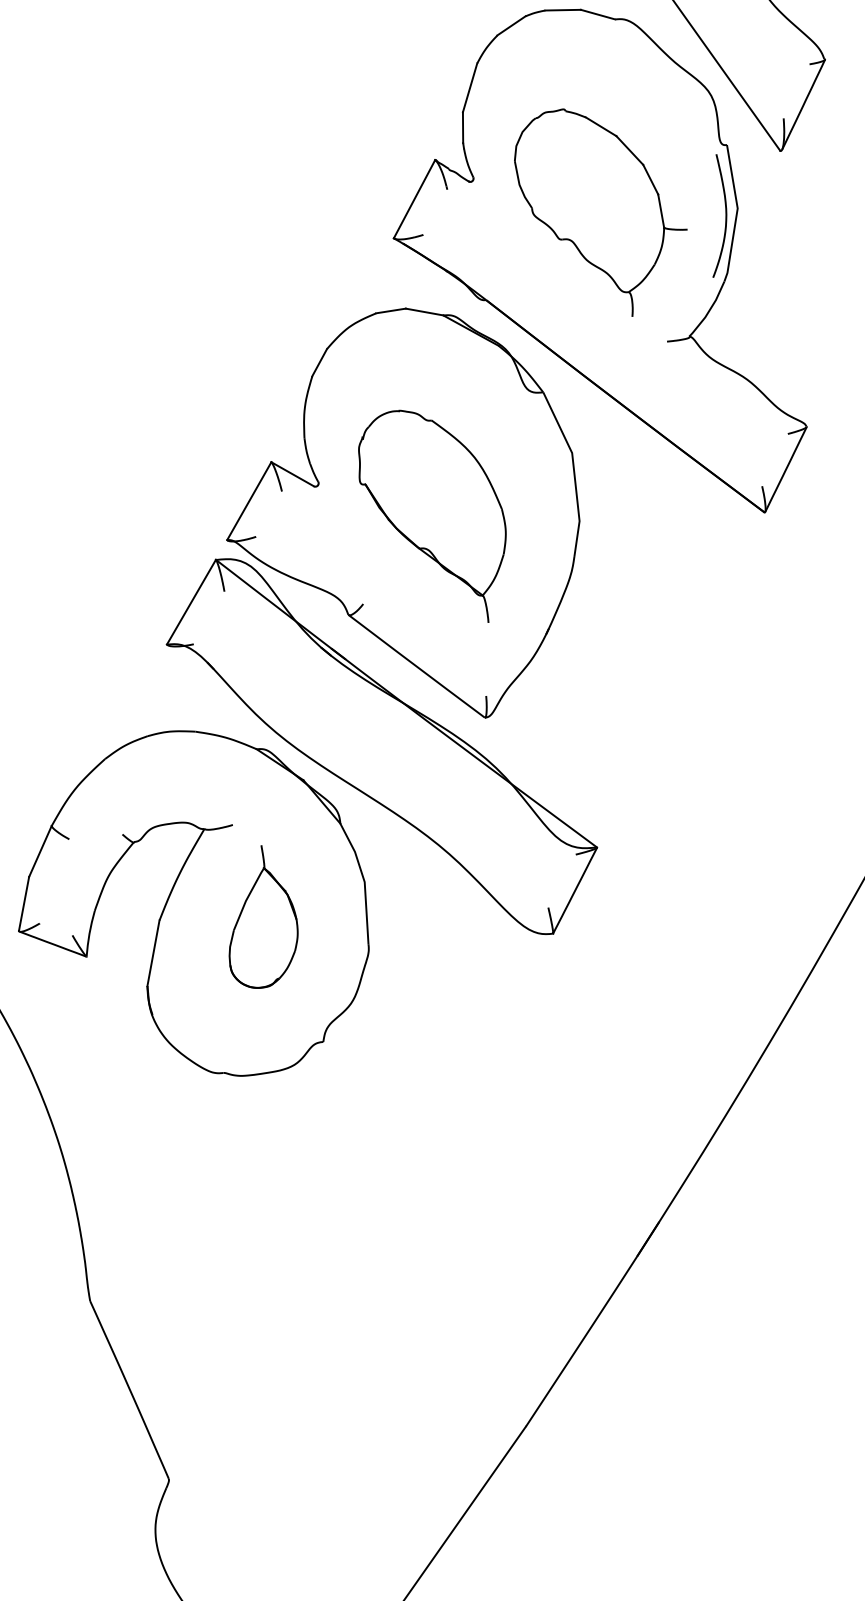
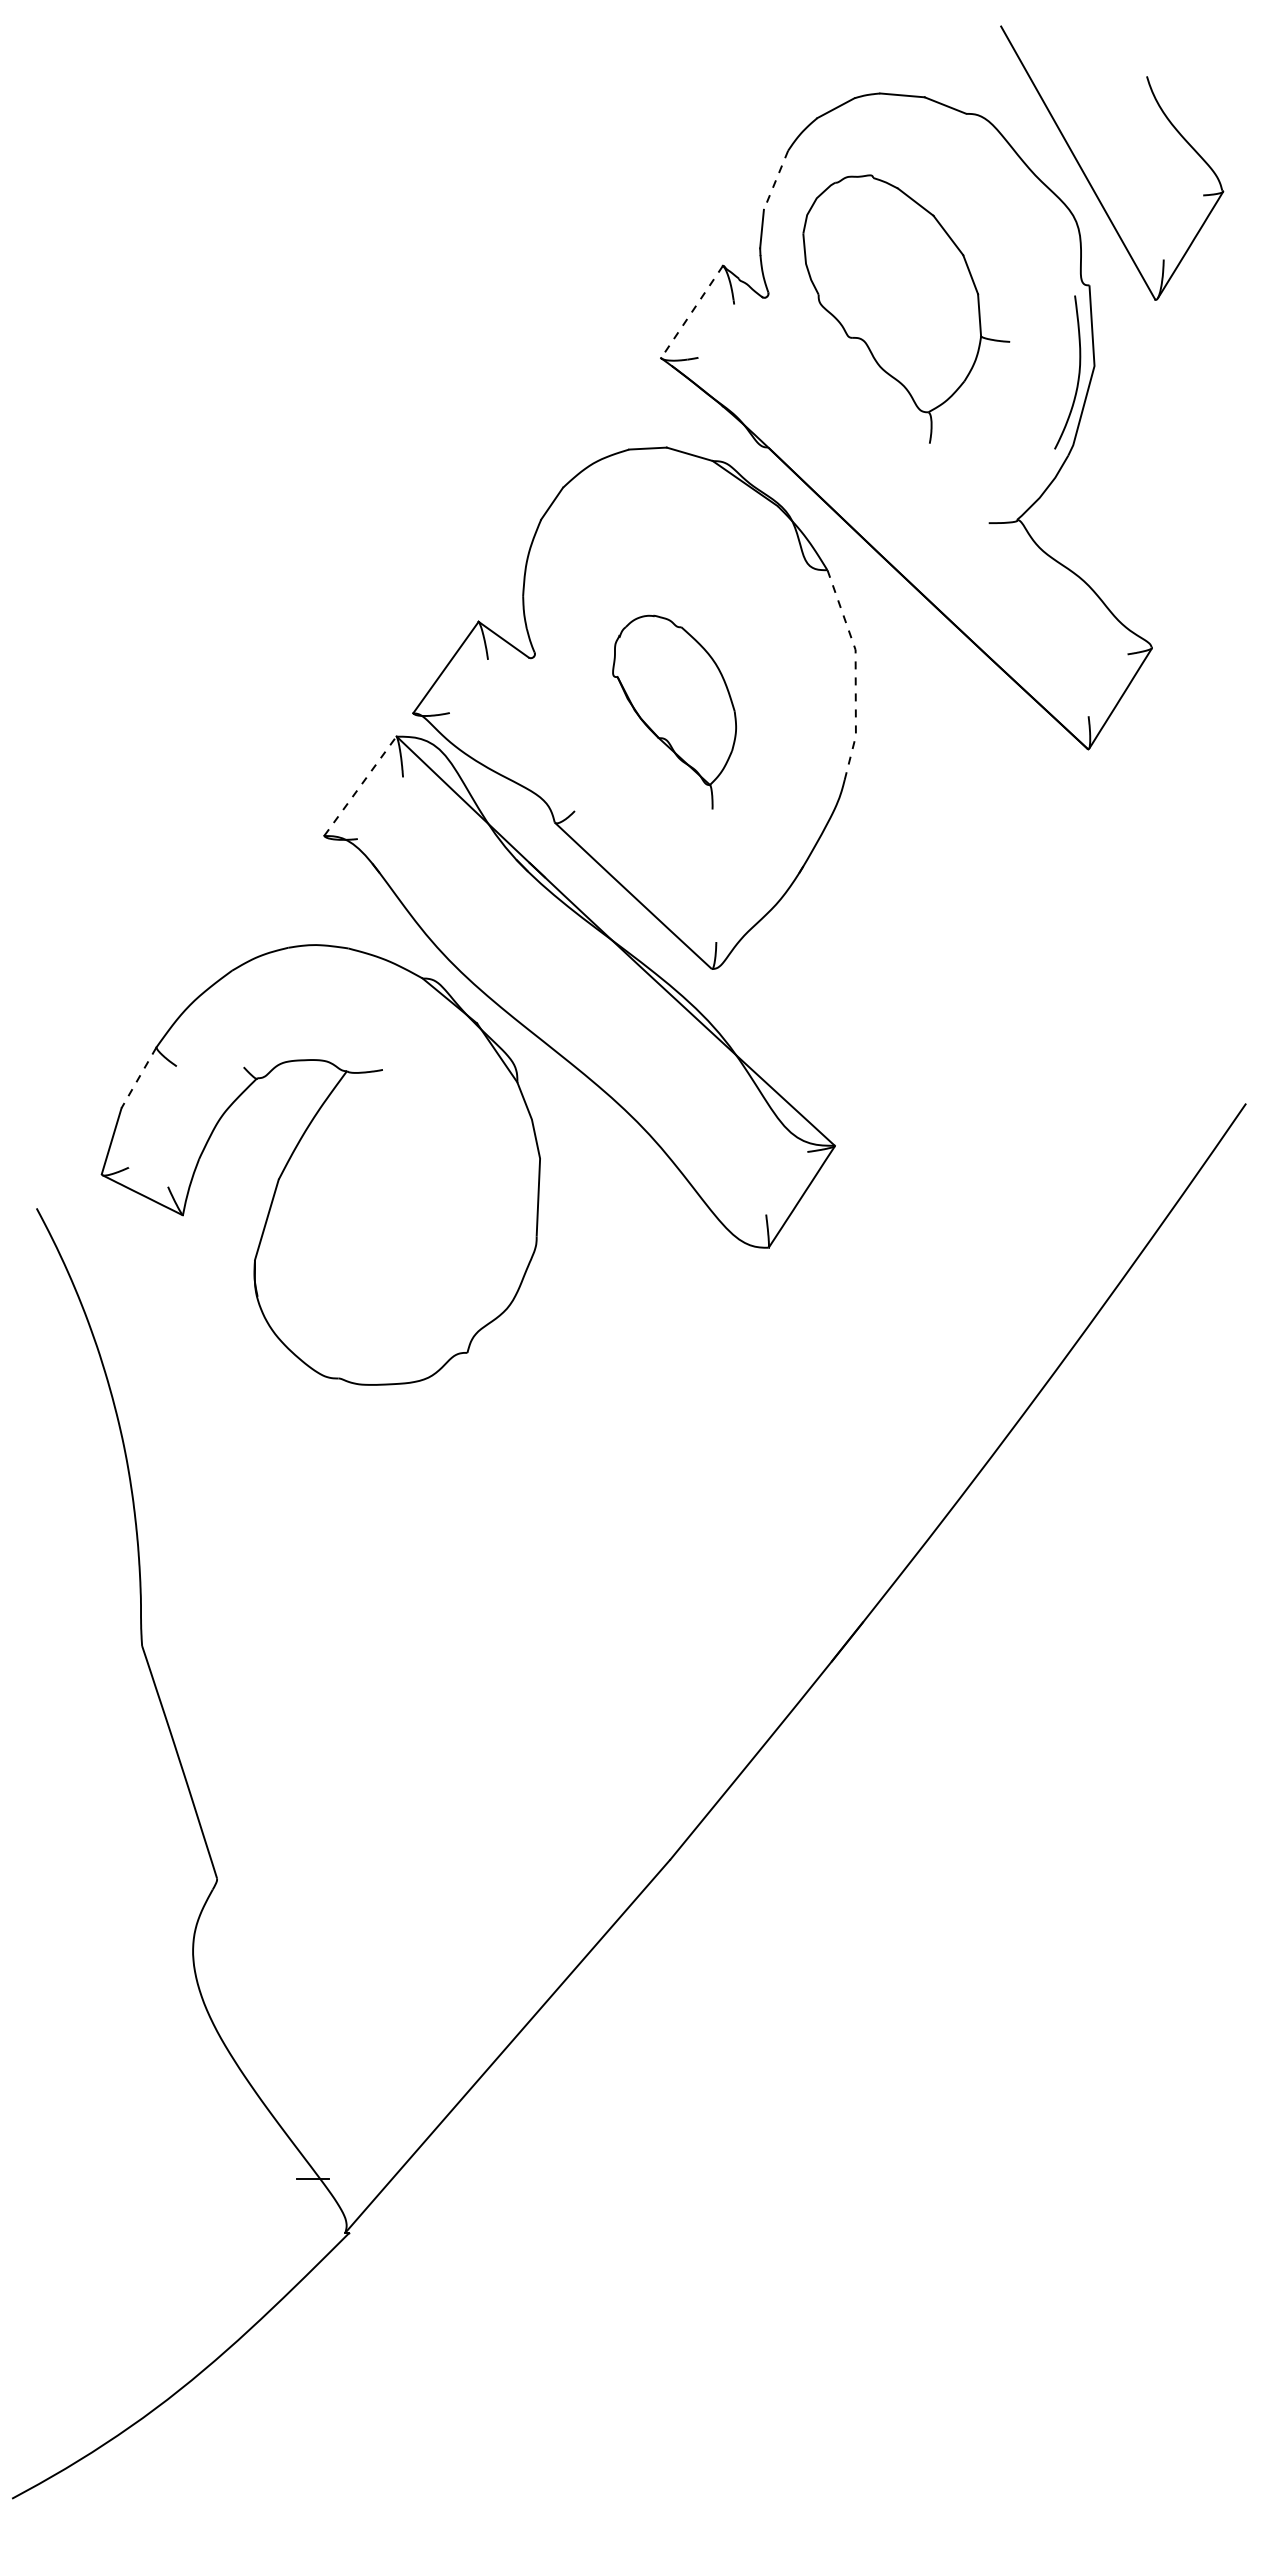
line: (470, 88) -> (776, 180), solid -> dashed
line: (414, 199) -> (692, 312), solid -> dashed
part: (602, 211) -> (906, 308), moved
line: (574, 471) -> (855, 673), solid -> dashed
part: (433, 517) -> (674, 712), size x0.7
line: (191, 601) -> (360, 785), solid -> dashed
line: (39, 851) -> (138, 1077), solid -> dashed
part: (260, 916) -> (405, 1188), removed

